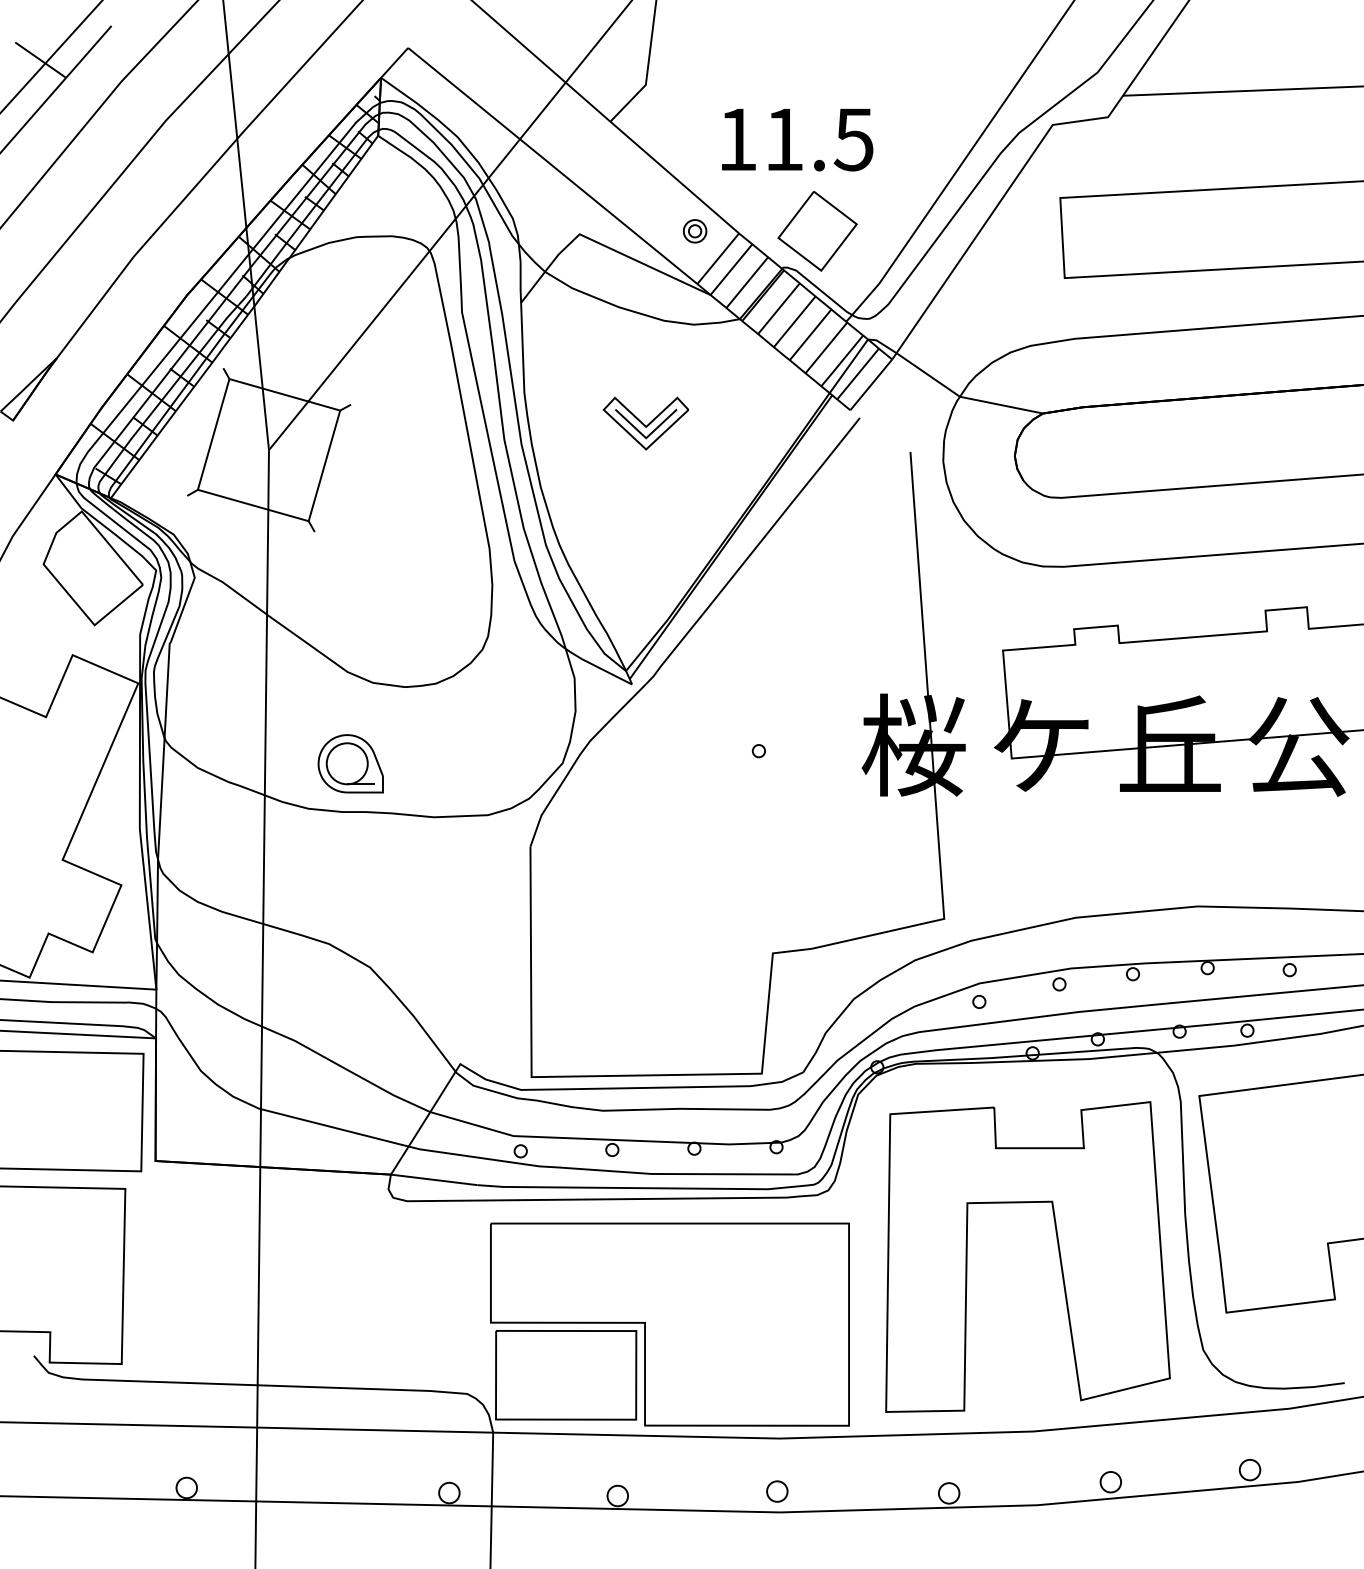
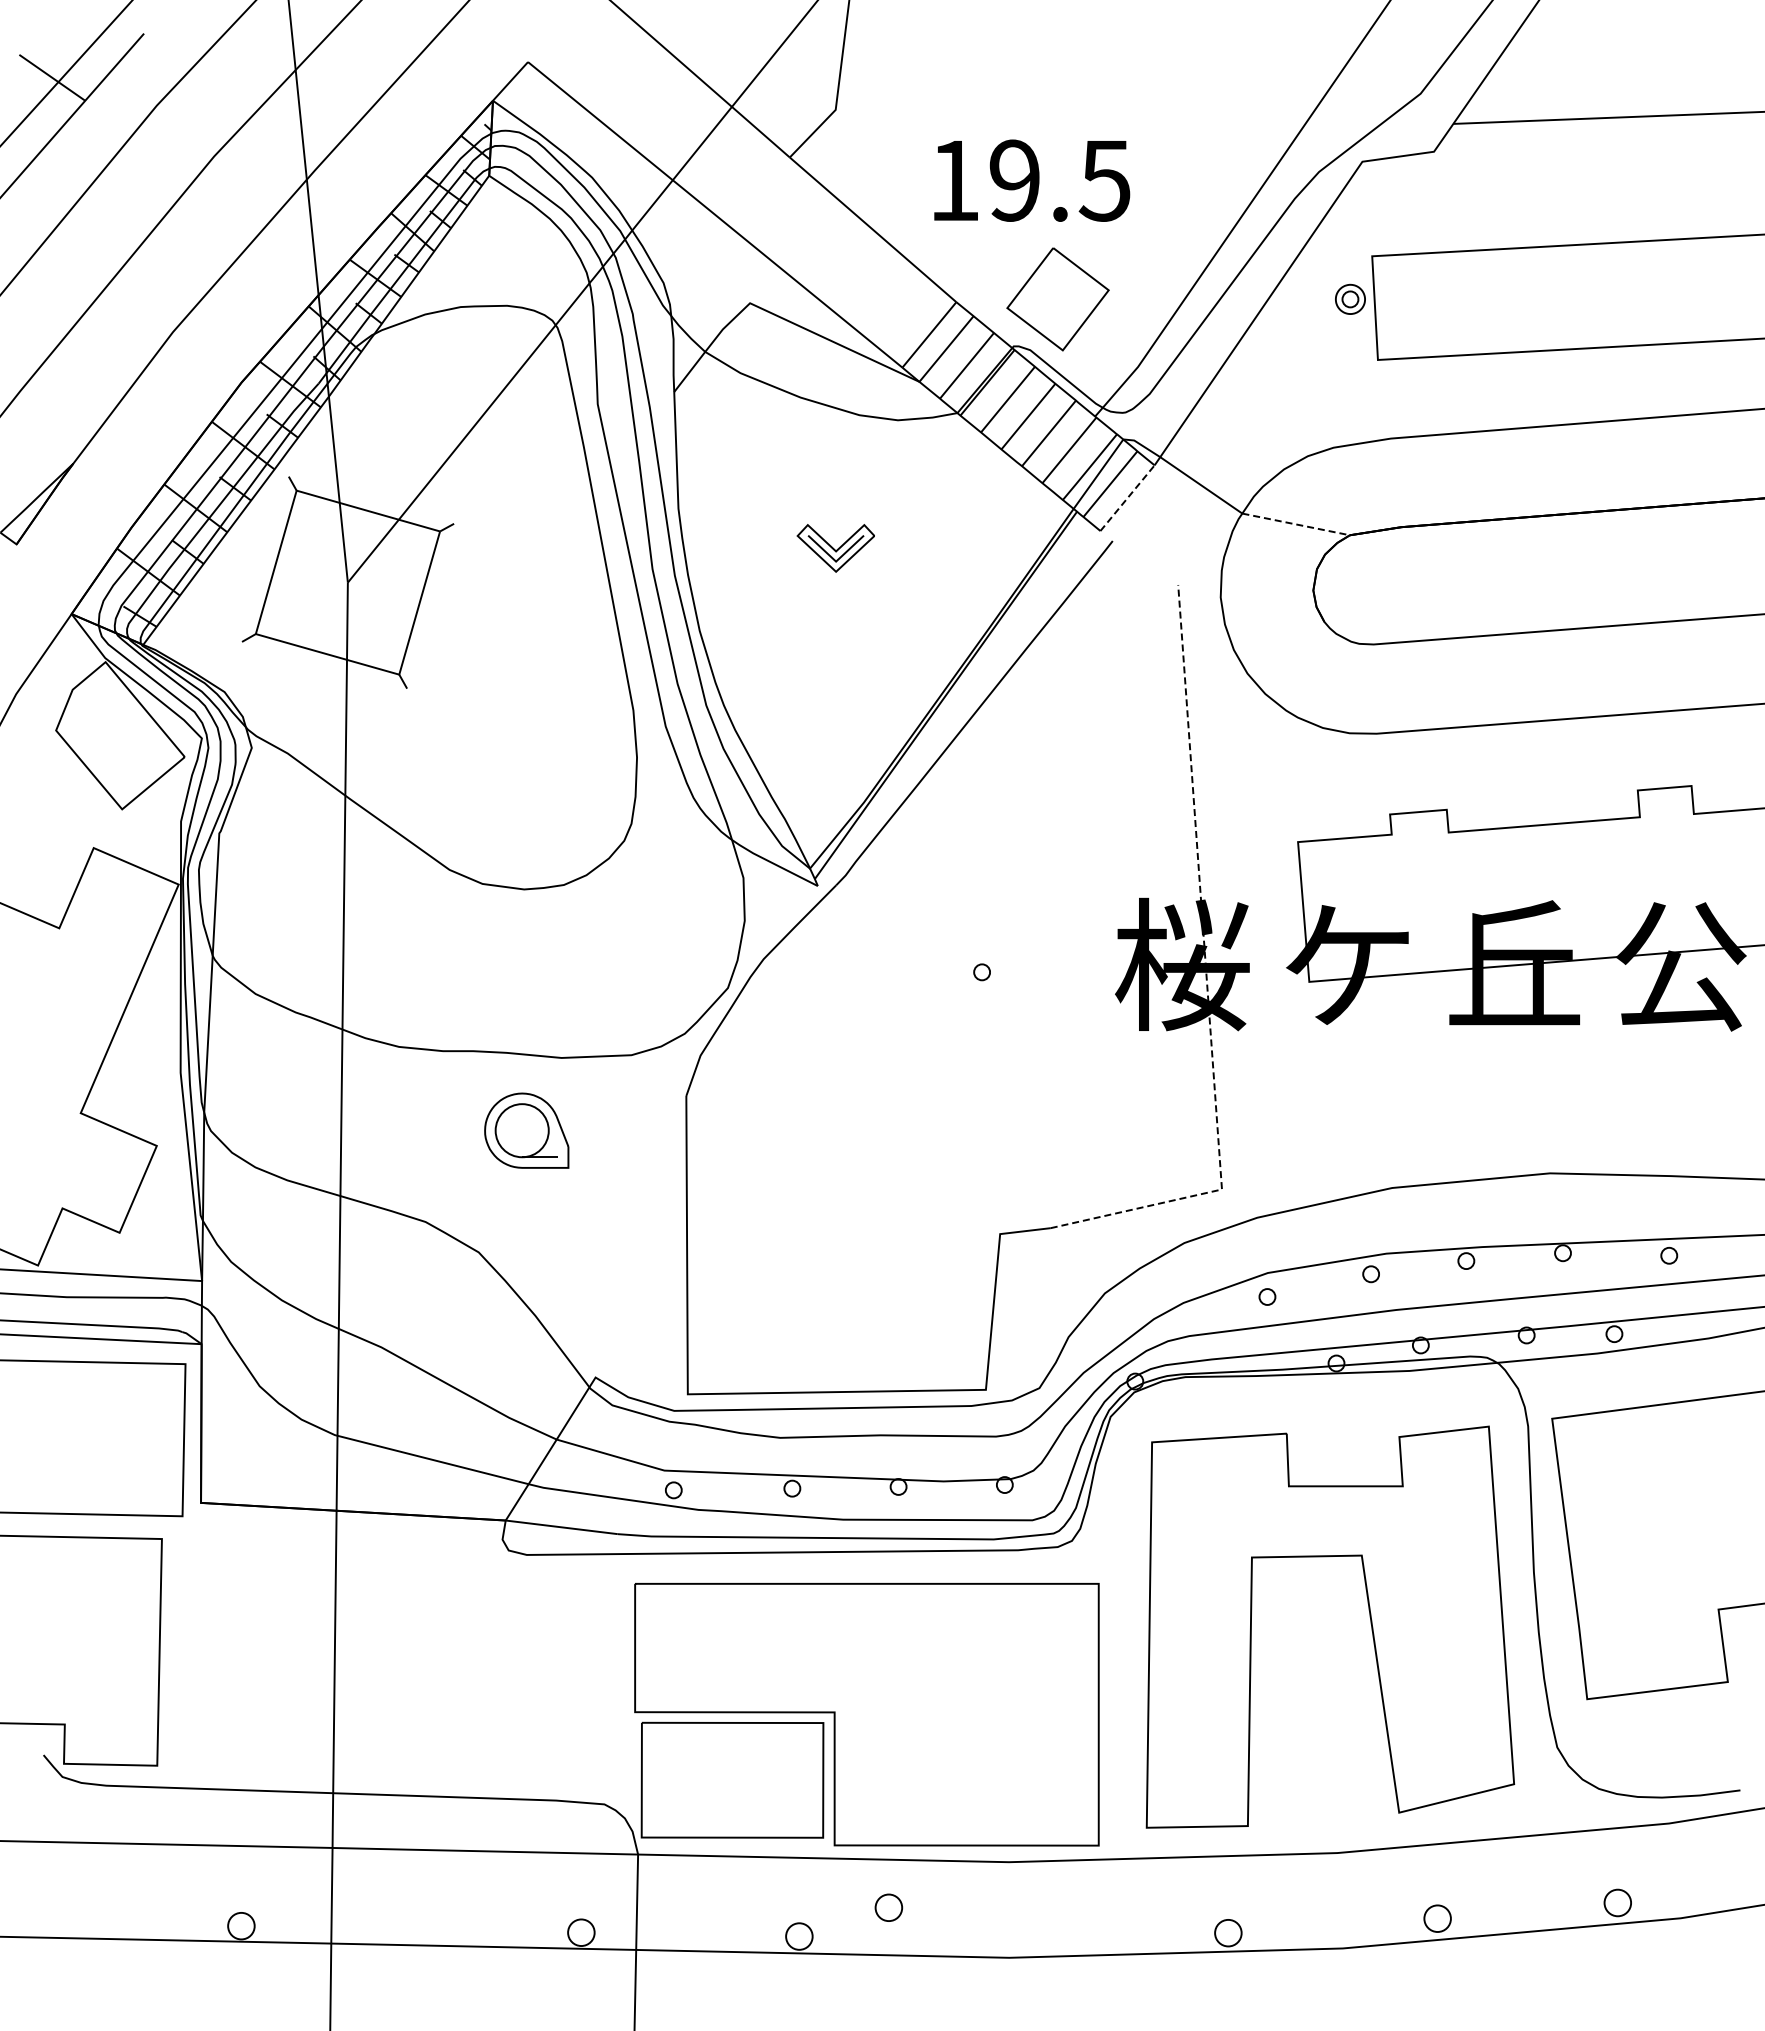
text: (783, 139) -> (1014, 180), 11.5 -> 19.5
part: (695, 230) -> (1350, 298), moved
line: (871, 385) -> (1127, 498), solid -> dashed
line: (1001, 405) -> (1296, 524), solid -> dashed
part: (645, 423) -> (835, 548), size x0.7
line: (932, 753) -> (1206, 975), solid -> dashed
part: (350, 763) -> (526, 1130), moved
part: (777, 1491) -> (888, 1907), moved

